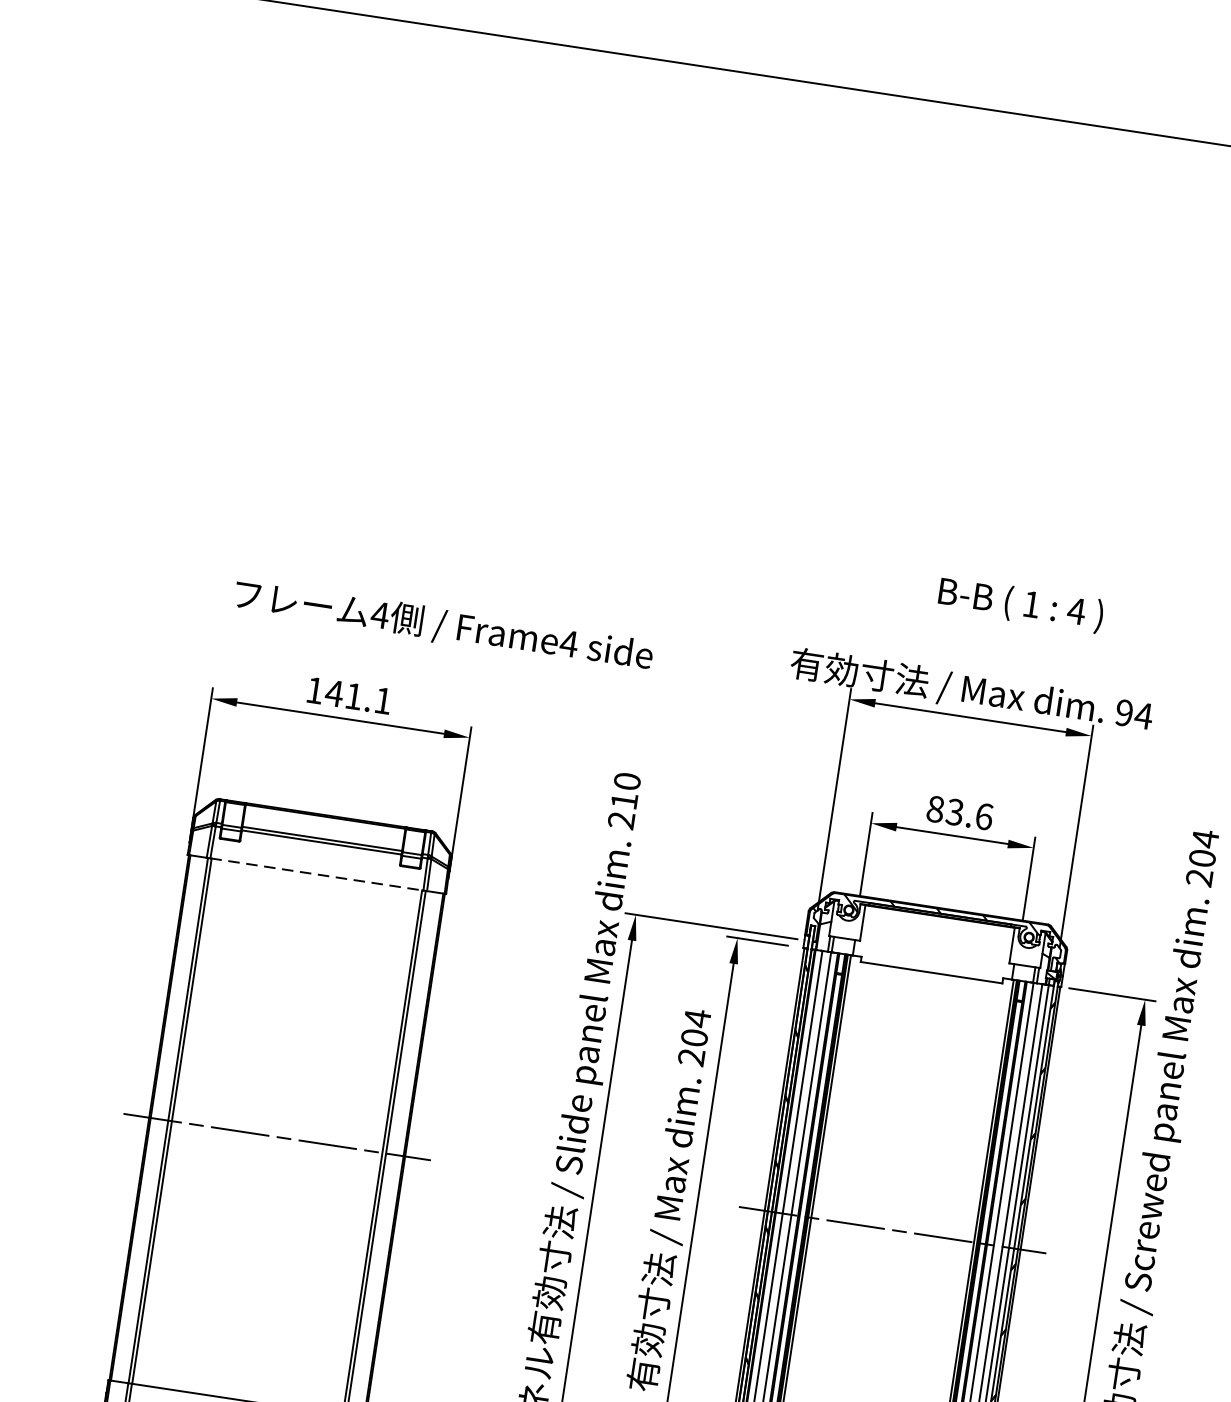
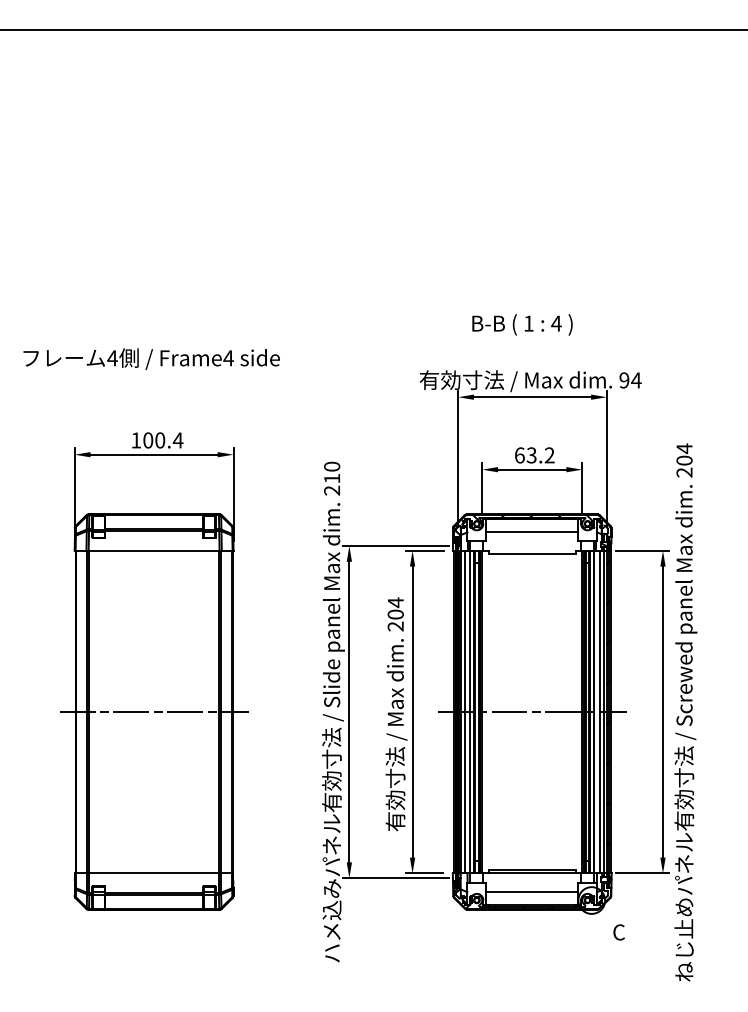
text: (1021, 604) -> (522, 324), moved
text: (443, 625) -> (151, 358), moved
text: (357, 697) -> (162, 440), 141.1 -> 100.4
text: (959, 813) -> (534, 455), 83.6 -> 63.2
line: (317, 874) -> (154, 550), dashed -> solid
line: (937, 937) -> (532, 532), added

